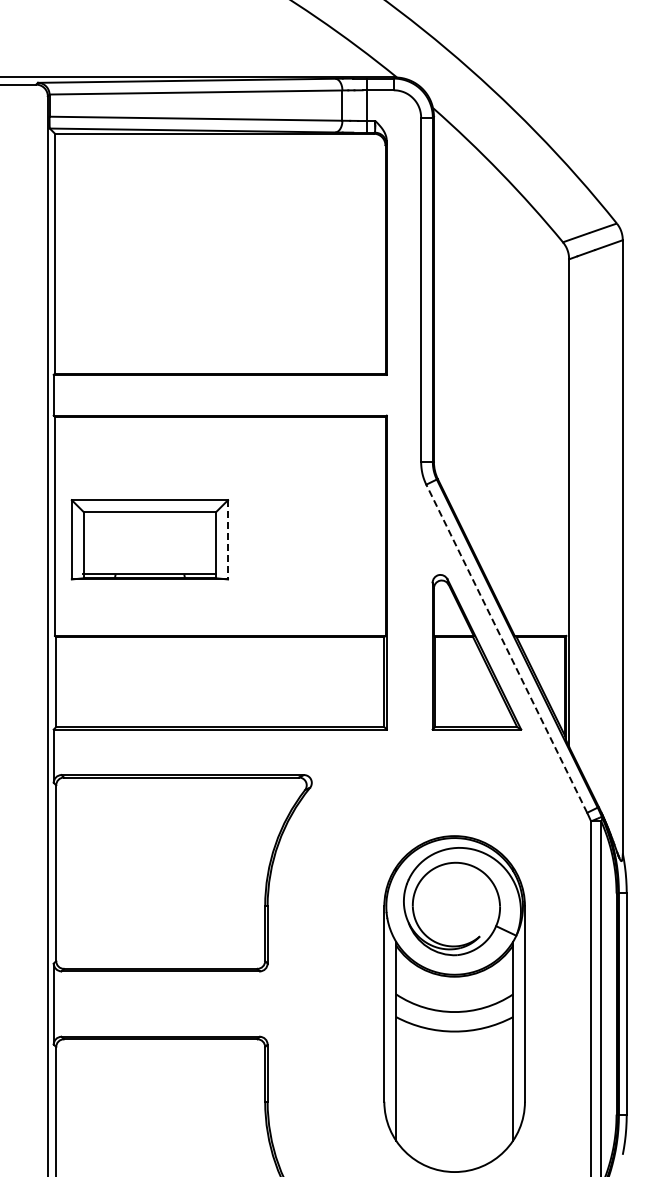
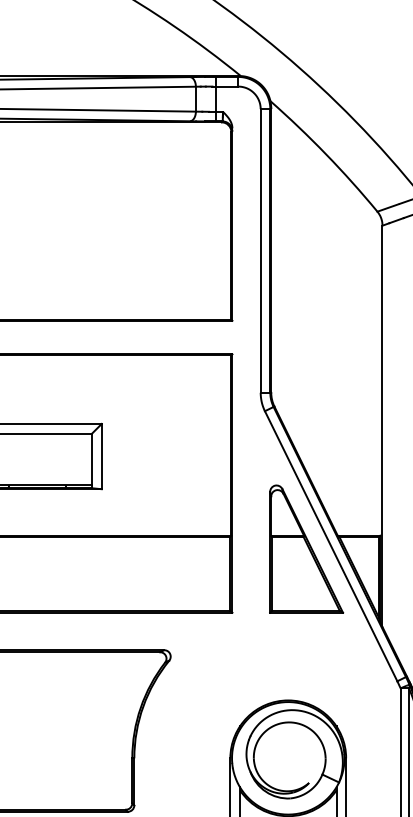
line: (228, 539) -> (102, 456), dashed -> solid
line: (506, 648) -> (330, 546), dashed -> solid

